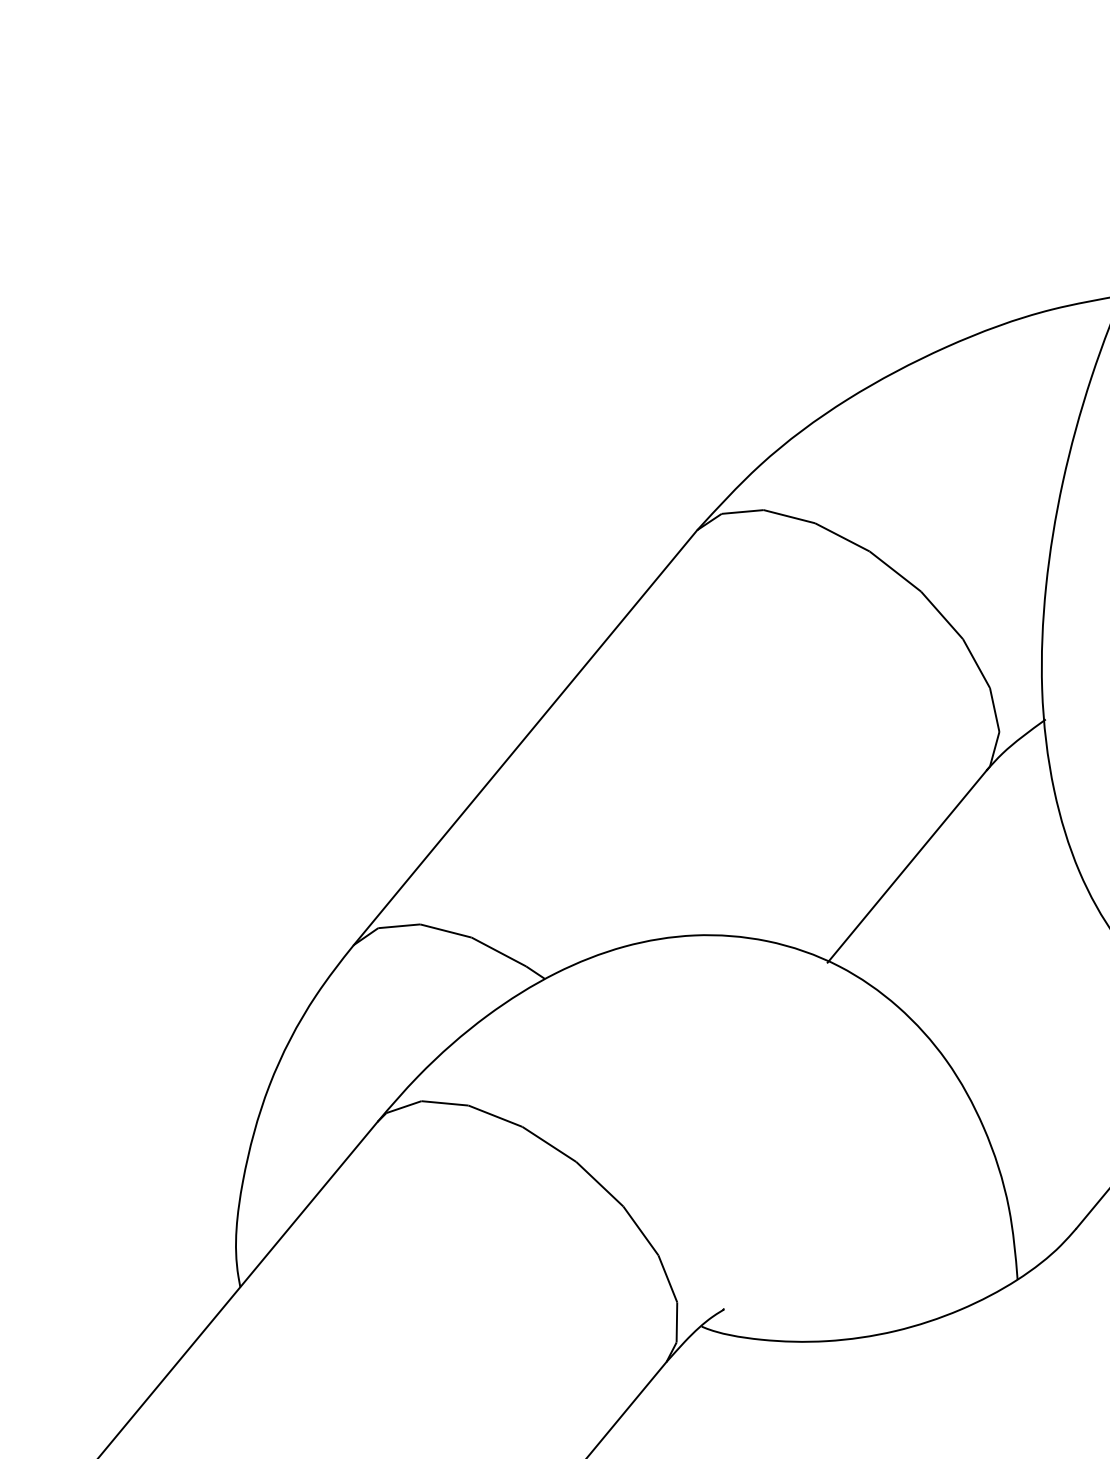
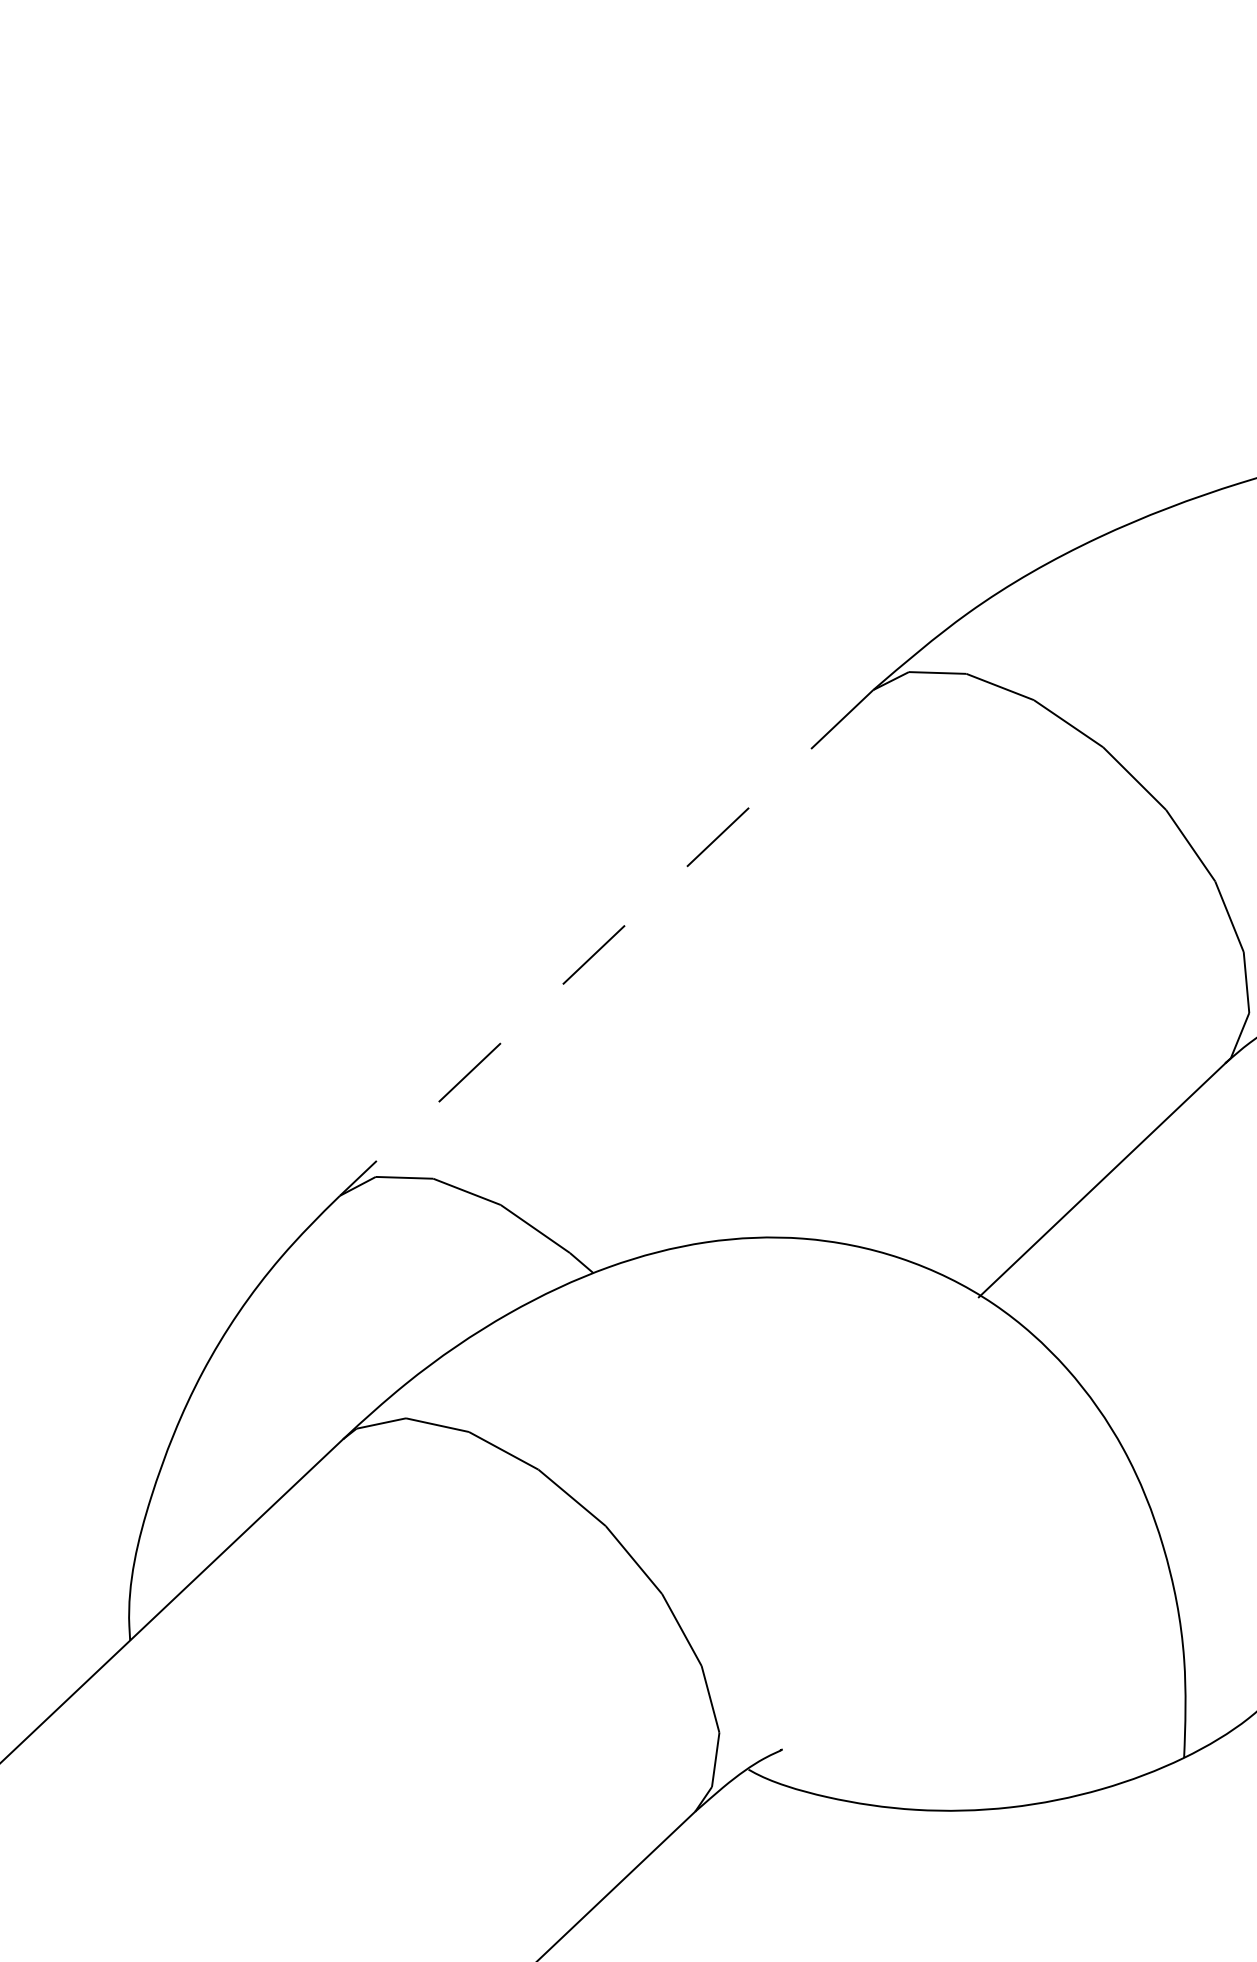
line: (525, 738) -> (606, 944), solid -> dashed

